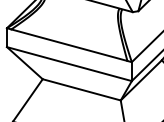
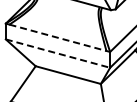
line: (70, 44) -> (58, 37), solid -> dashed
line: (70, 63) -> (58, 53), solid -> dashed

